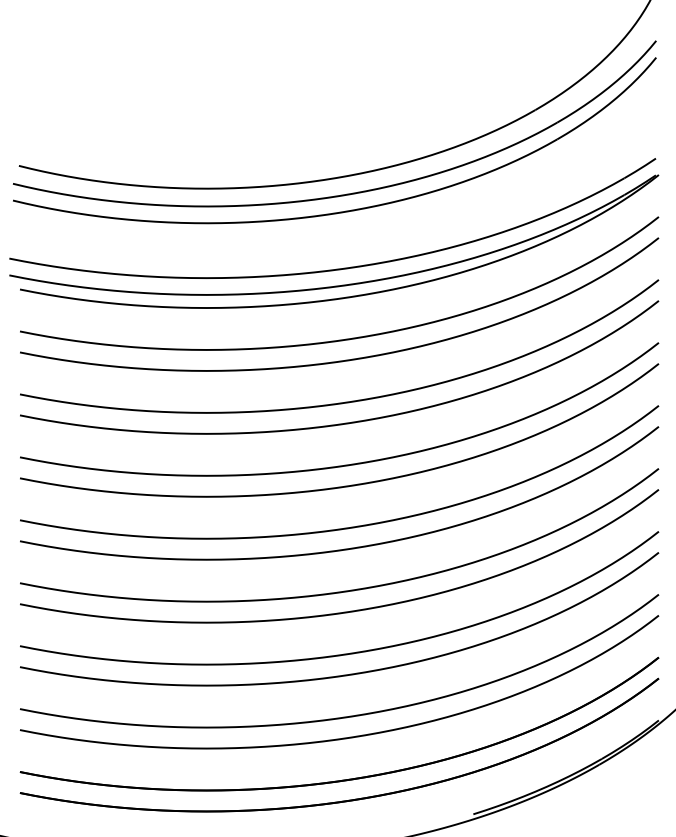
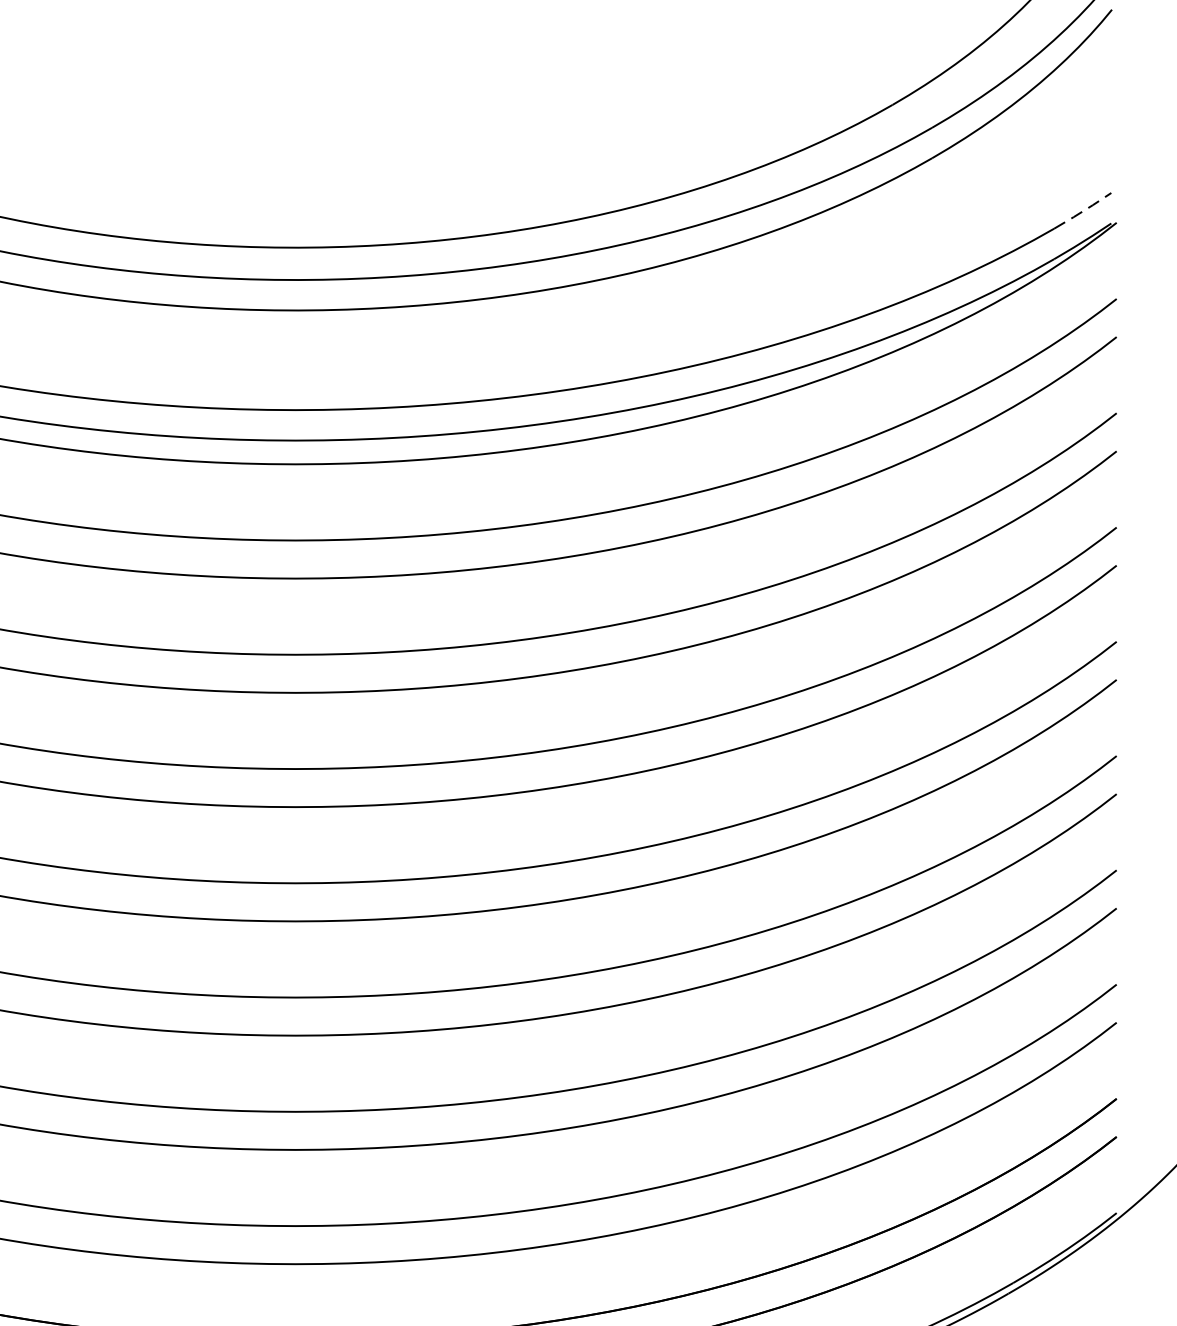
line: (640, 168) -> (1083, 211), solid -> dashed

